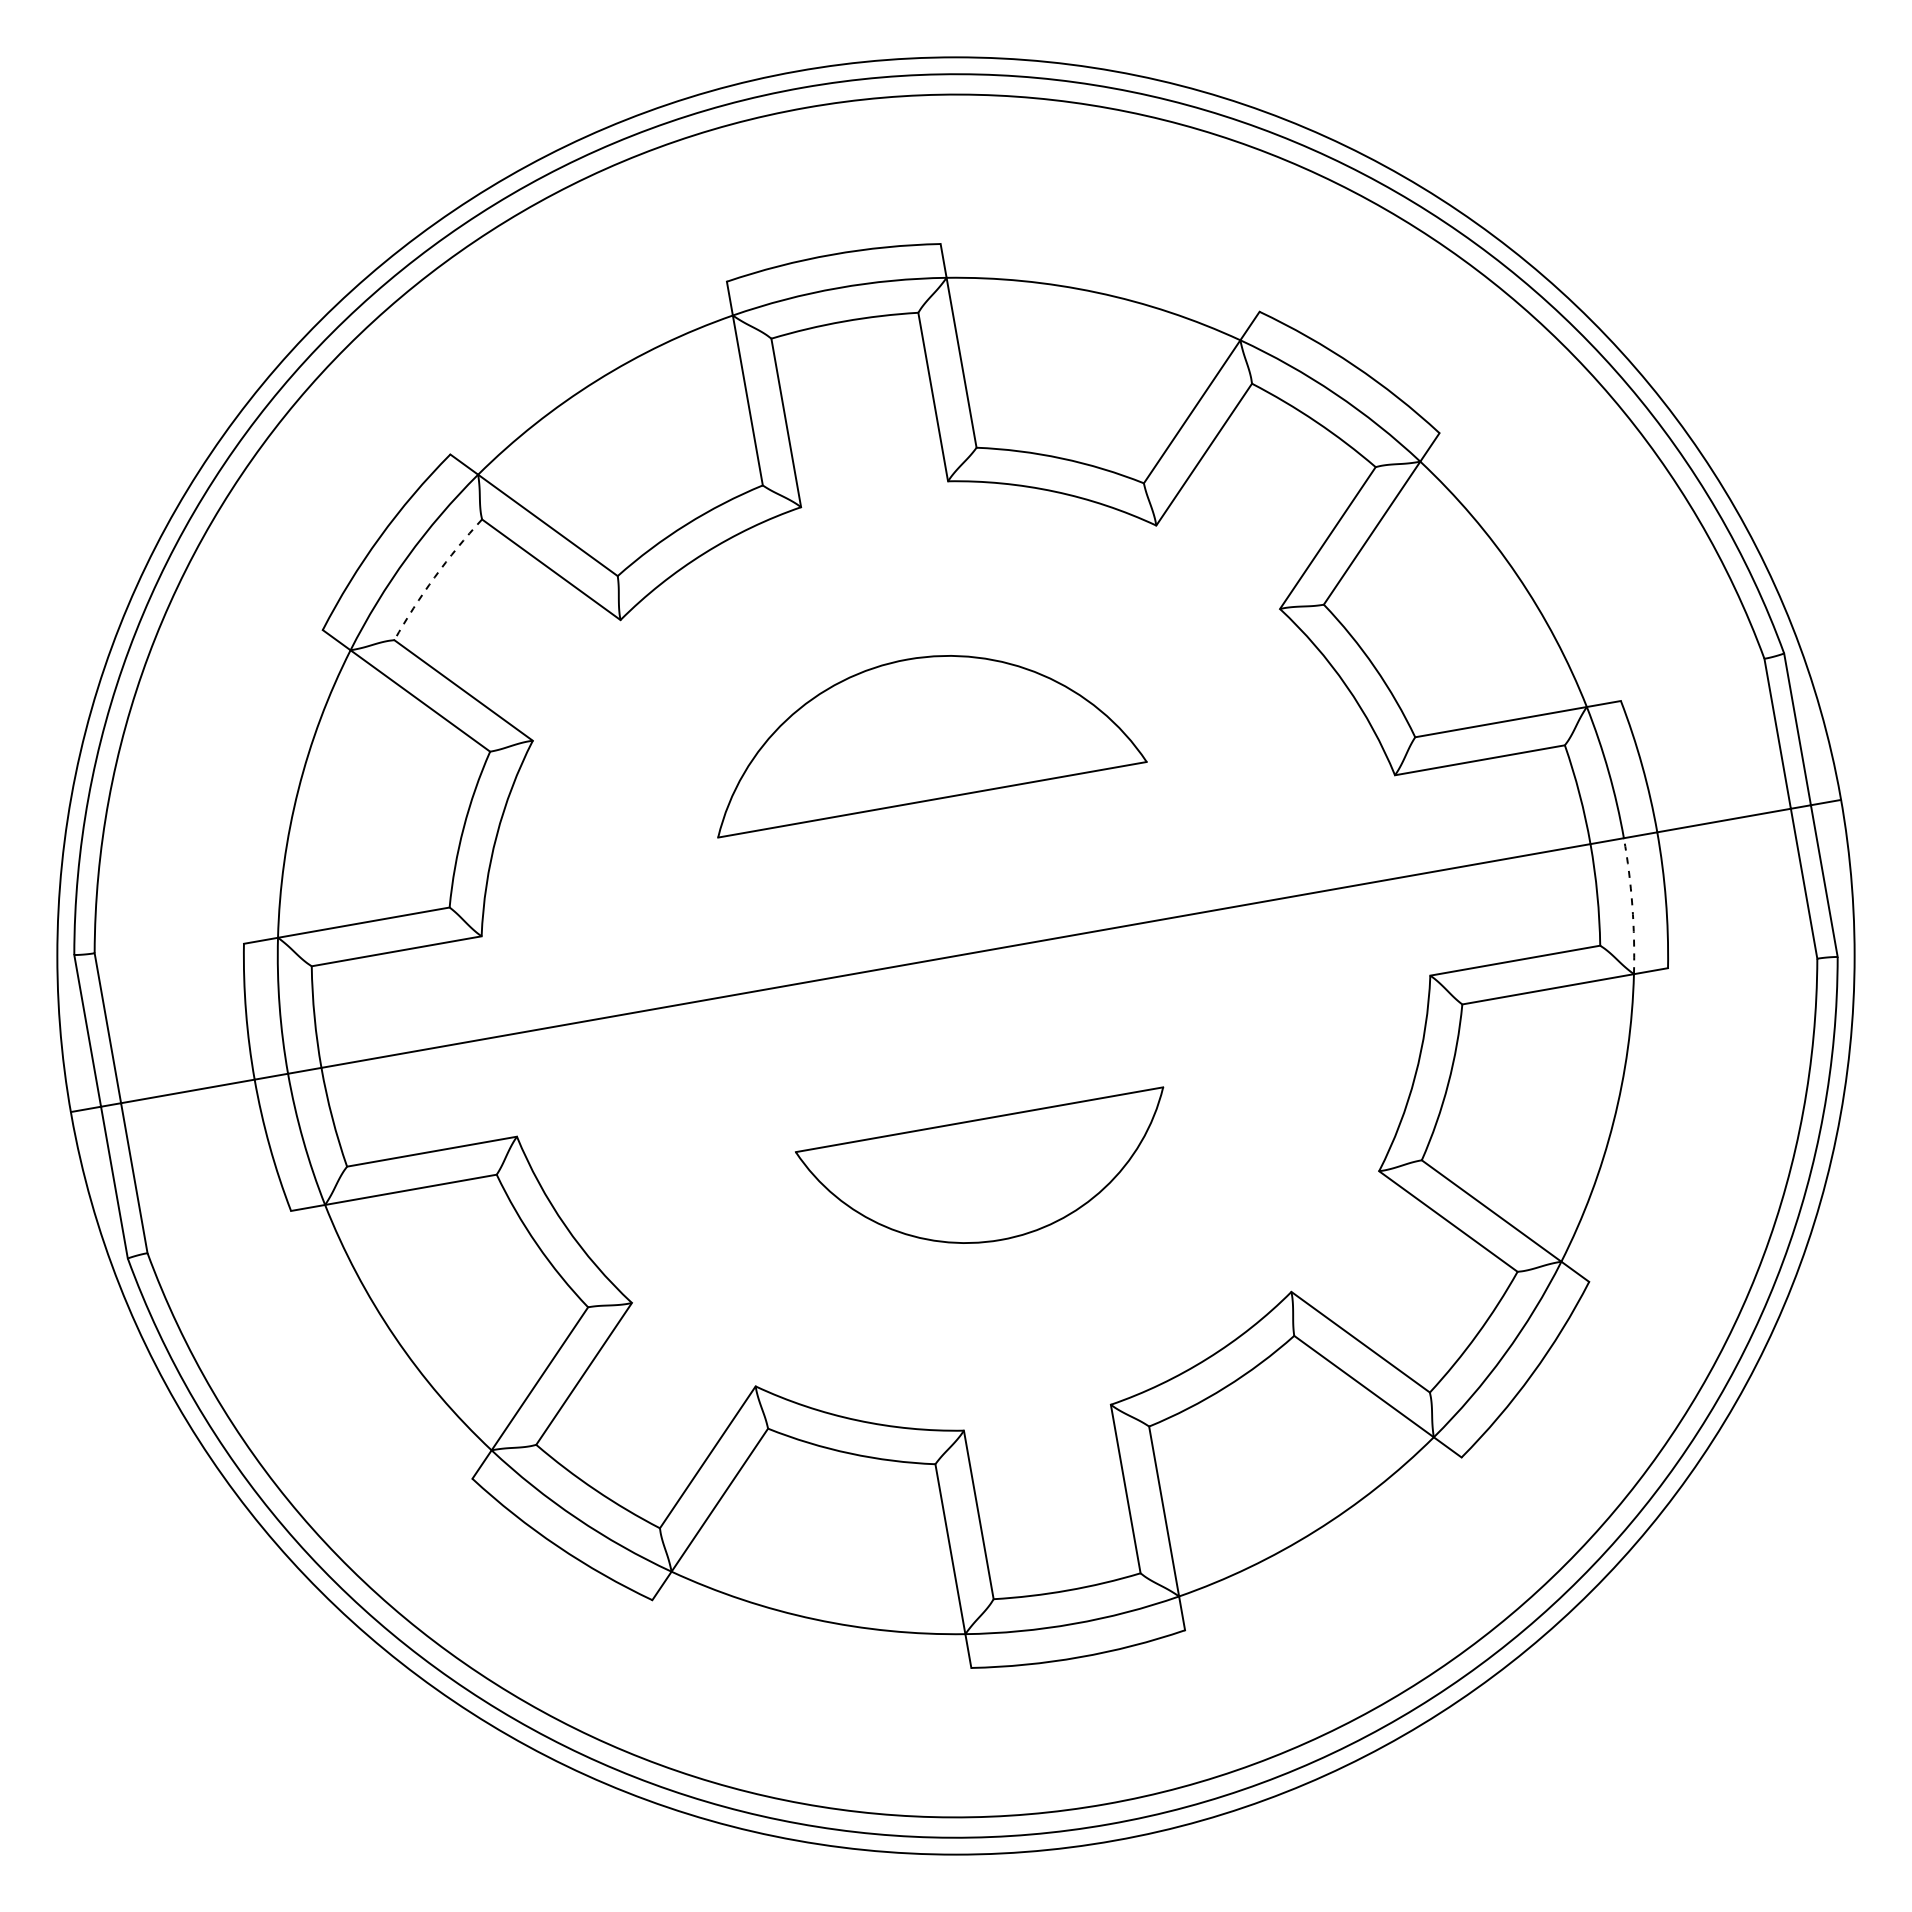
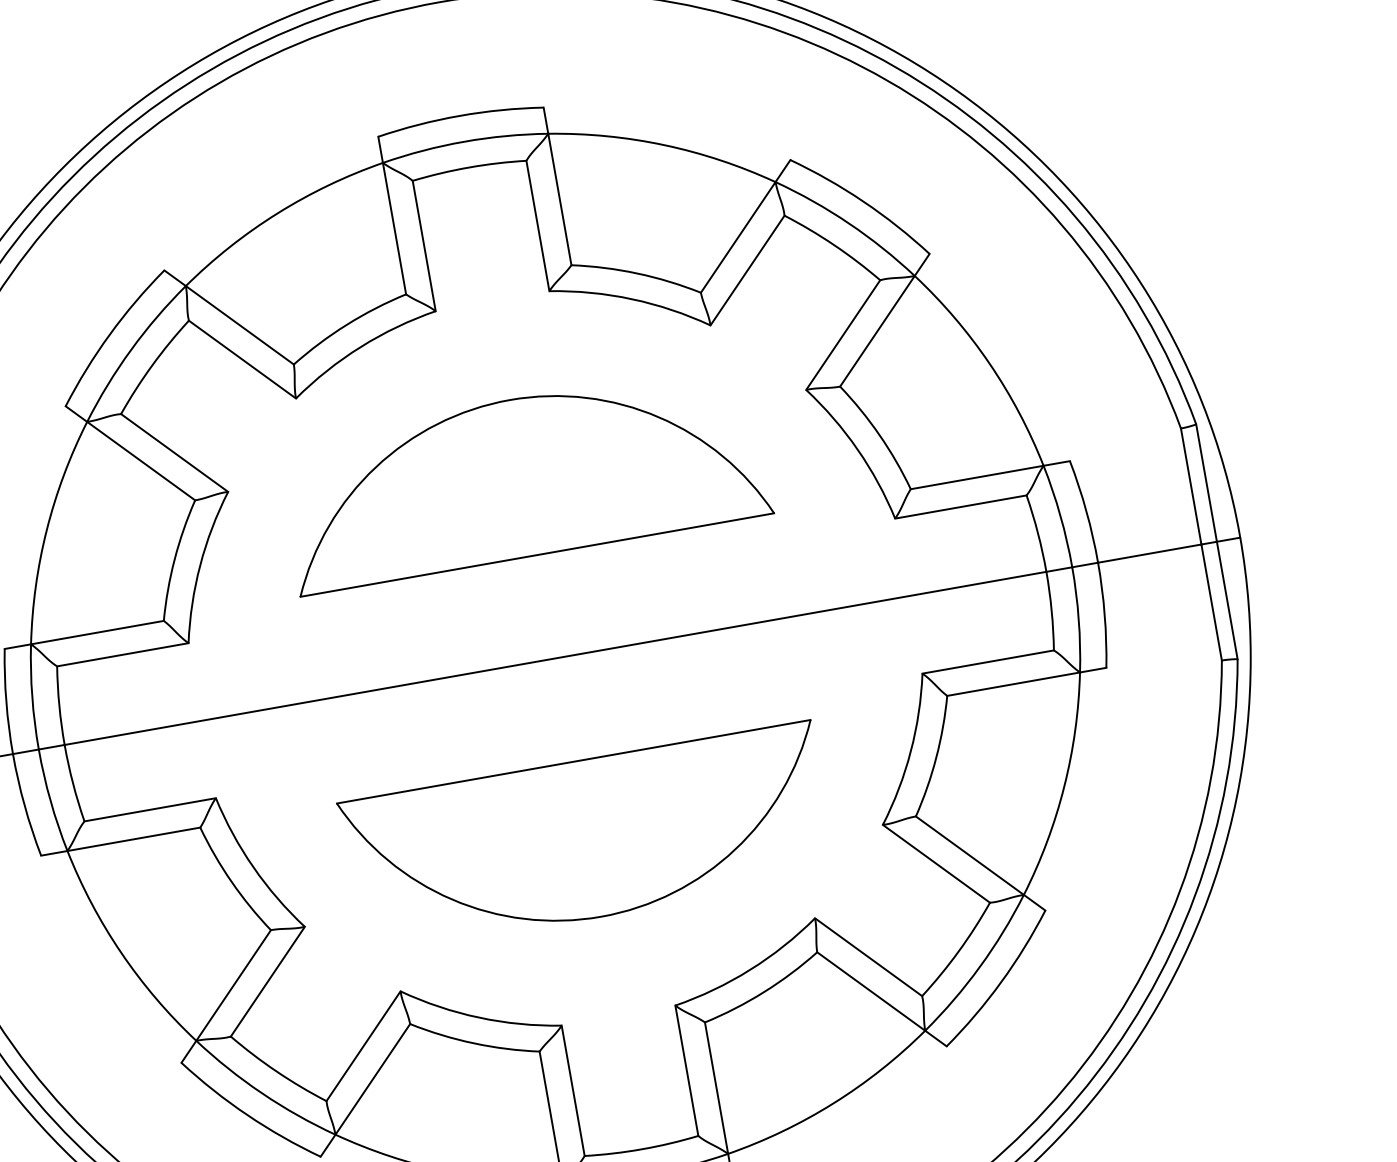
arc: (434, 577) -> (152, 365), dashed -> solid
part: (932, 746) -> (537, 496), size x1.43
arc: (1632, 905) -> (1078, 619), dashed -> solid
part: (979, 1164) -> (573, 819), size x1.67

